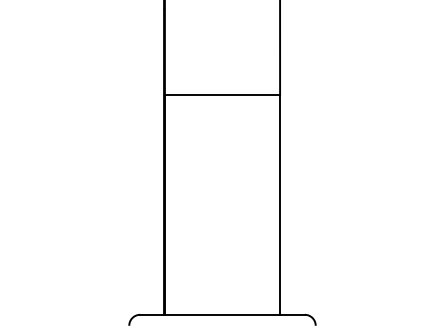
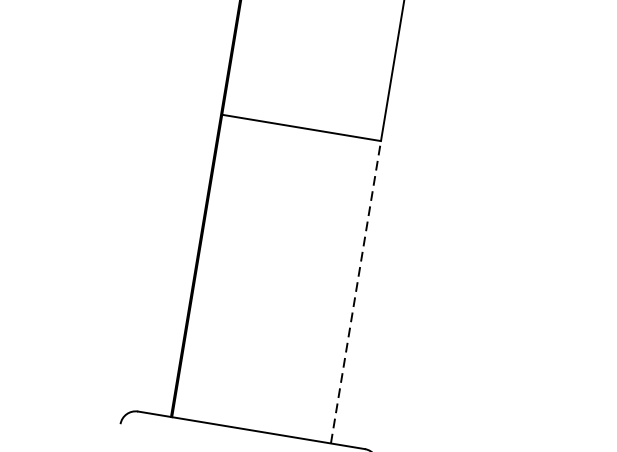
line: (280, 205) -> (356, 292), solid -> dashed

